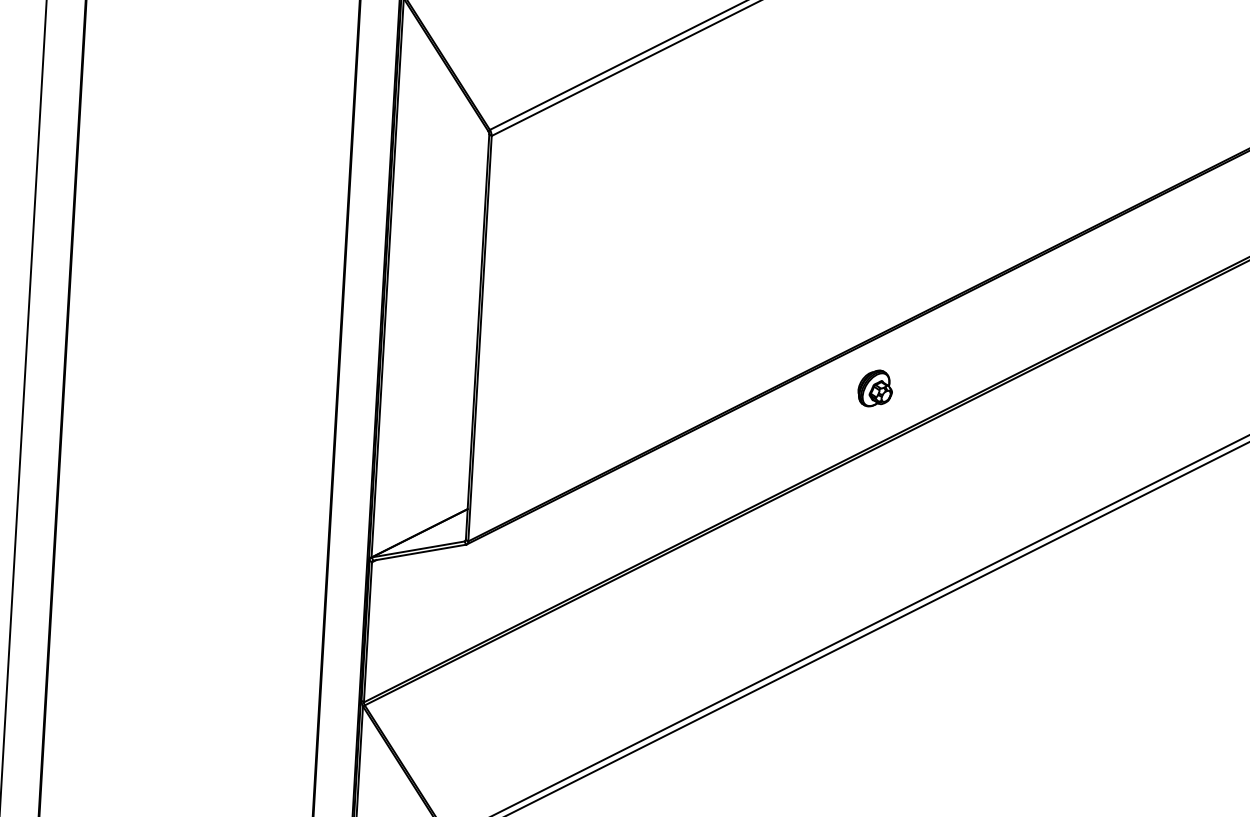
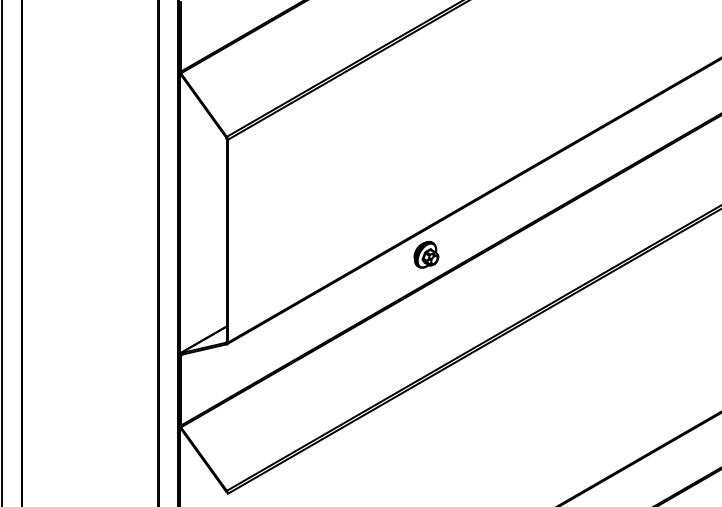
part: (875, 388) -> (426, 254), size x1.43

